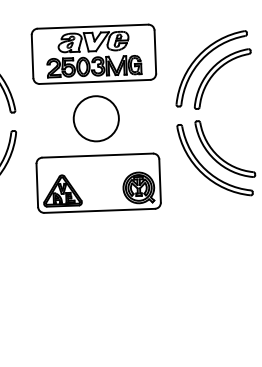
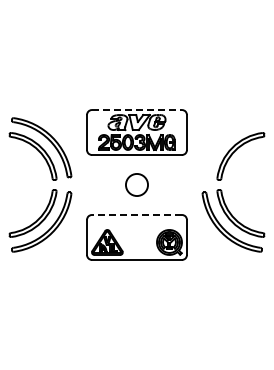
line: (93, 27) -> (137, 110), solid -> dashed
part: (203, 60) -> (225, 140), removed
circle: (95, 118) -> (136, 184), size x0.6
line: (98, 155) -> (137, 214), solid -> dashed

